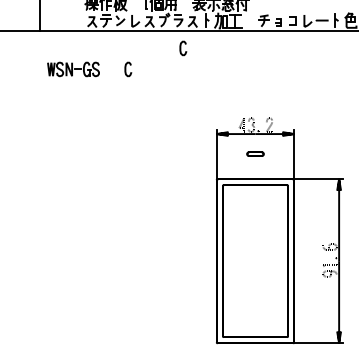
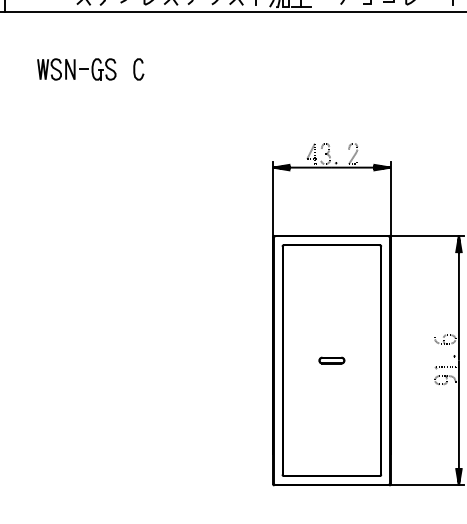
curve: (181, 48) -> (219, 37), removed
part: (73, 69) -> (76, 69), moved
part: (255, 153) -> (331, 359), moved

